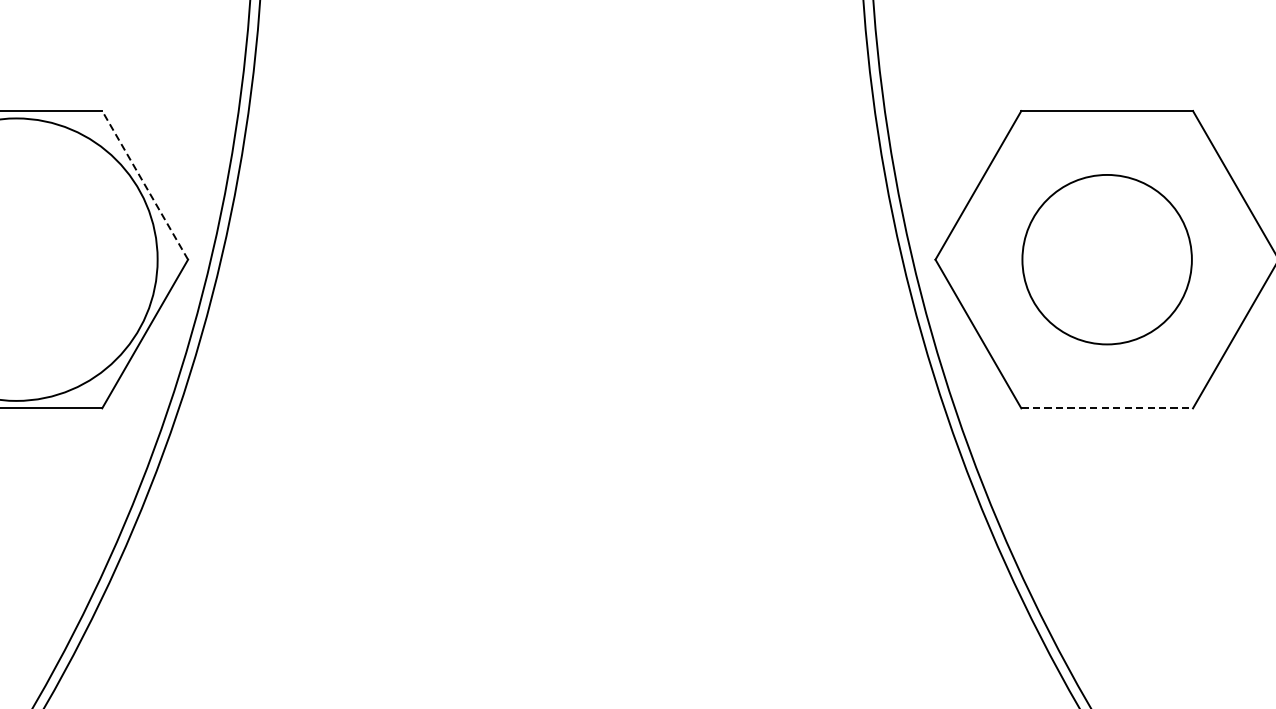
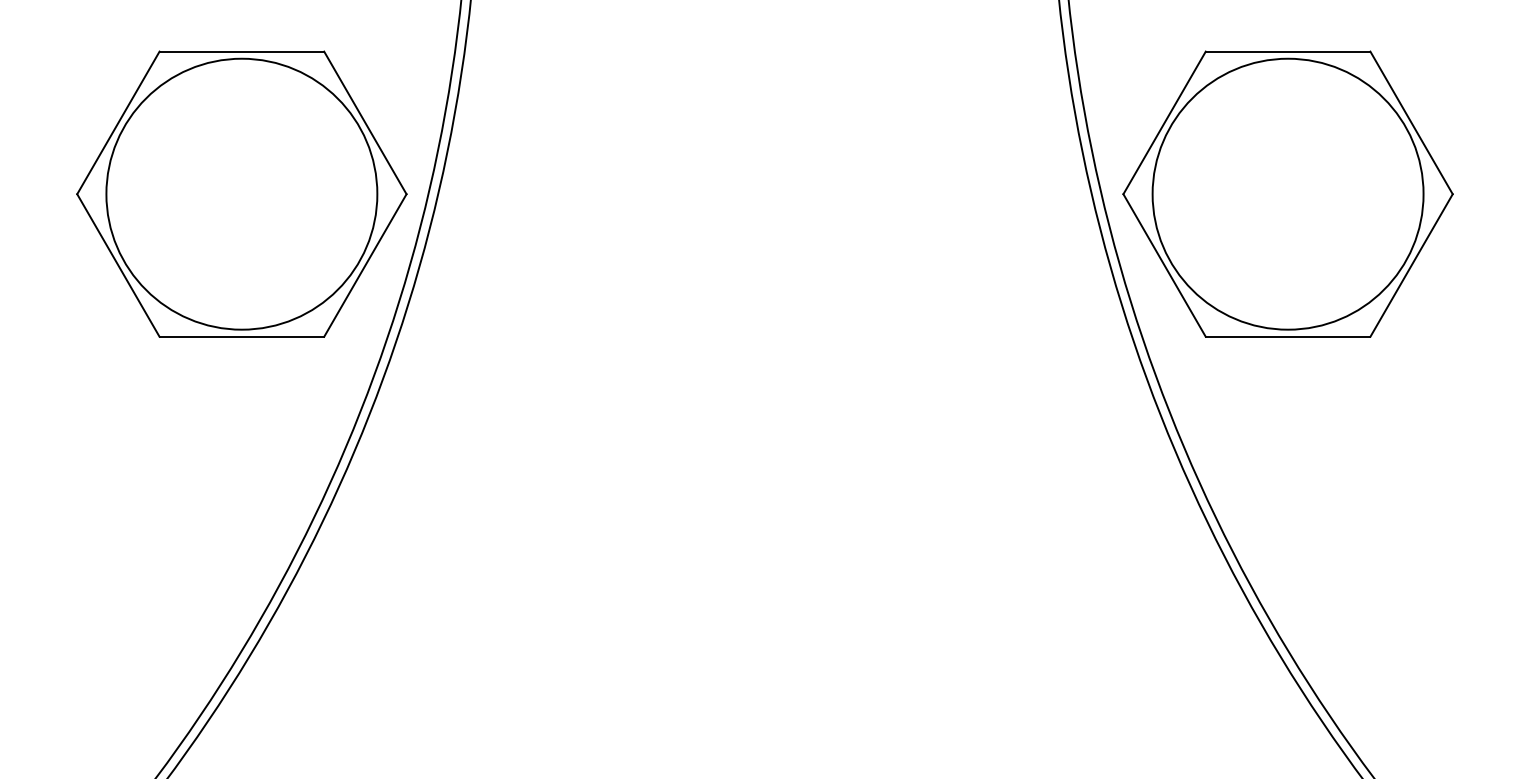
line: (145, 184) -> (365, 122), dashed -> solid
circle: (1106, 258) -> (1287, 193), size x1.67
line: (1107, 408) -> (1288, 336), dashed -> solid

